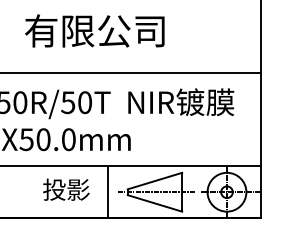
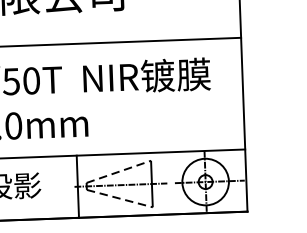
line: (155, 180) -> (119, 171), solid -> dashed
line: (108, 192) -> (78, 187), moved
line: (155, 203) -> (120, 198), solid -> dashed

